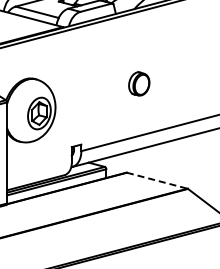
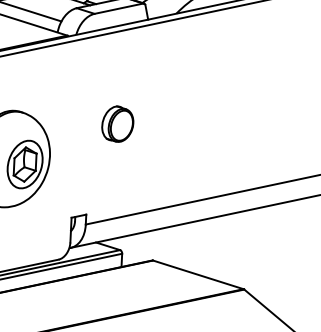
part: (139, 83) -> (118, 123), moved
line: (157, 180) -> (198, 274), dashed -> solid

